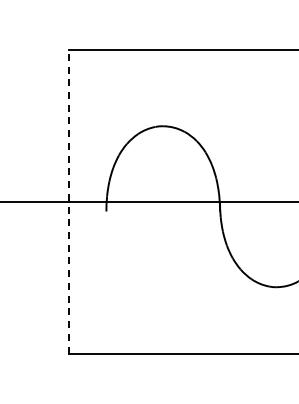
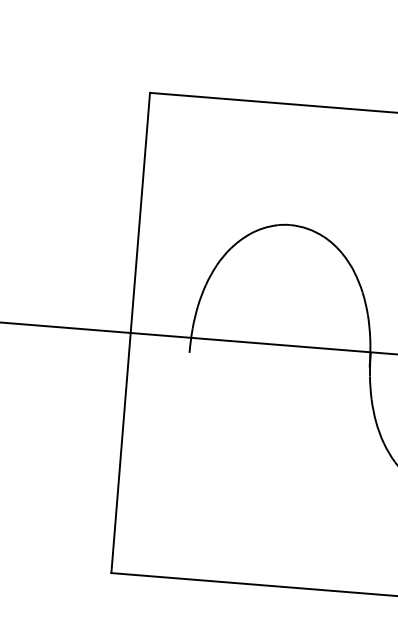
line: (68, 201) -> (130, 332), dashed -> solid

